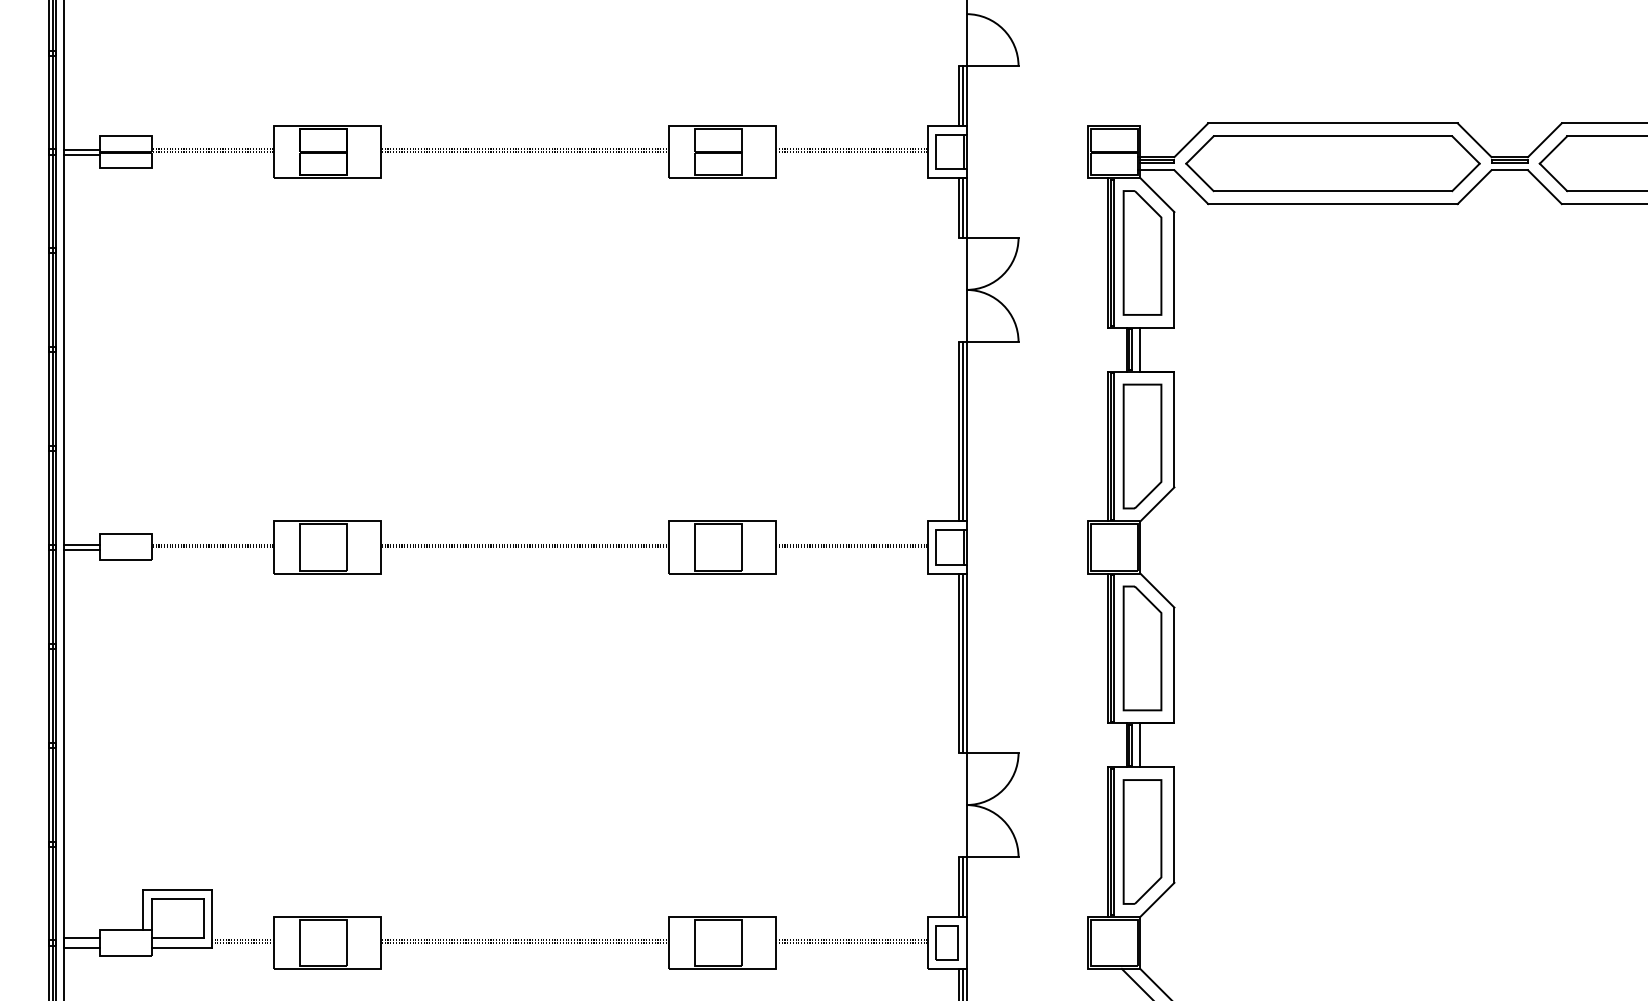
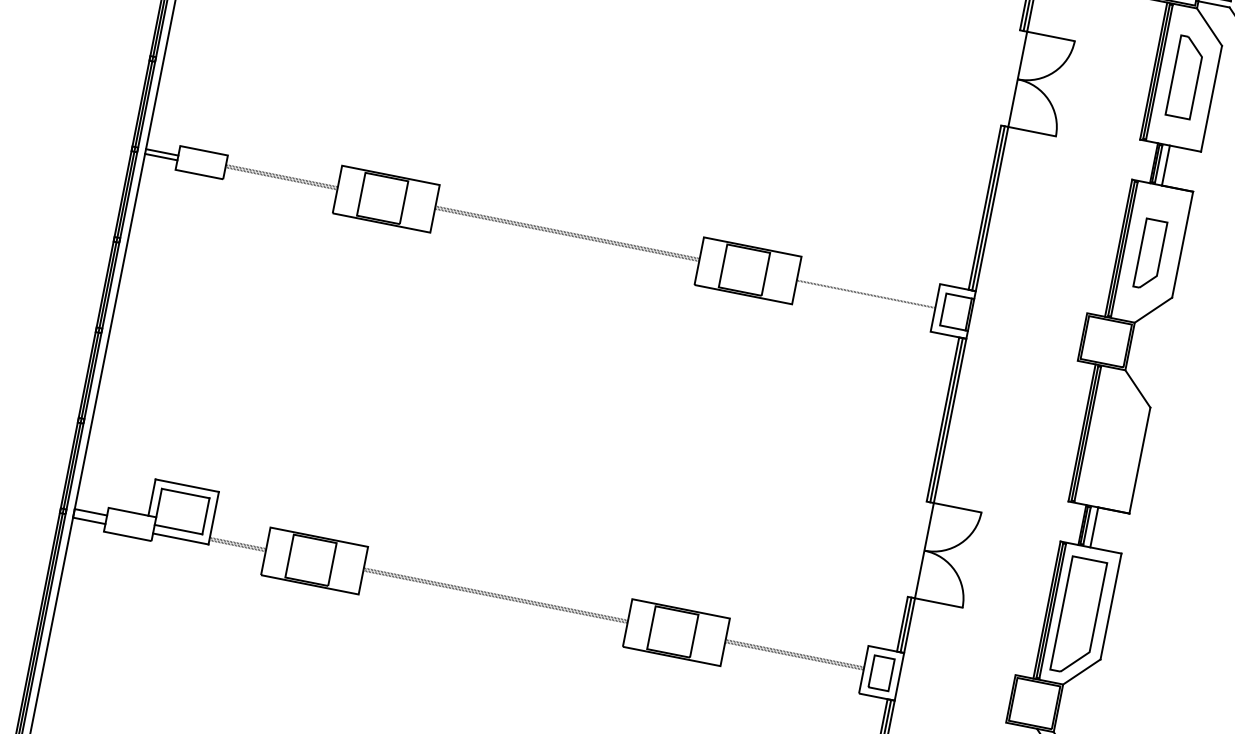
part: (1142, 252) -> (1185, 76), size x0.7
part: (1142, 446) -> (1150, 254), size x0.6
line: (851, 544) -> (866, 291), removed
part: (1142, 648) -> (1113, 439), removed

